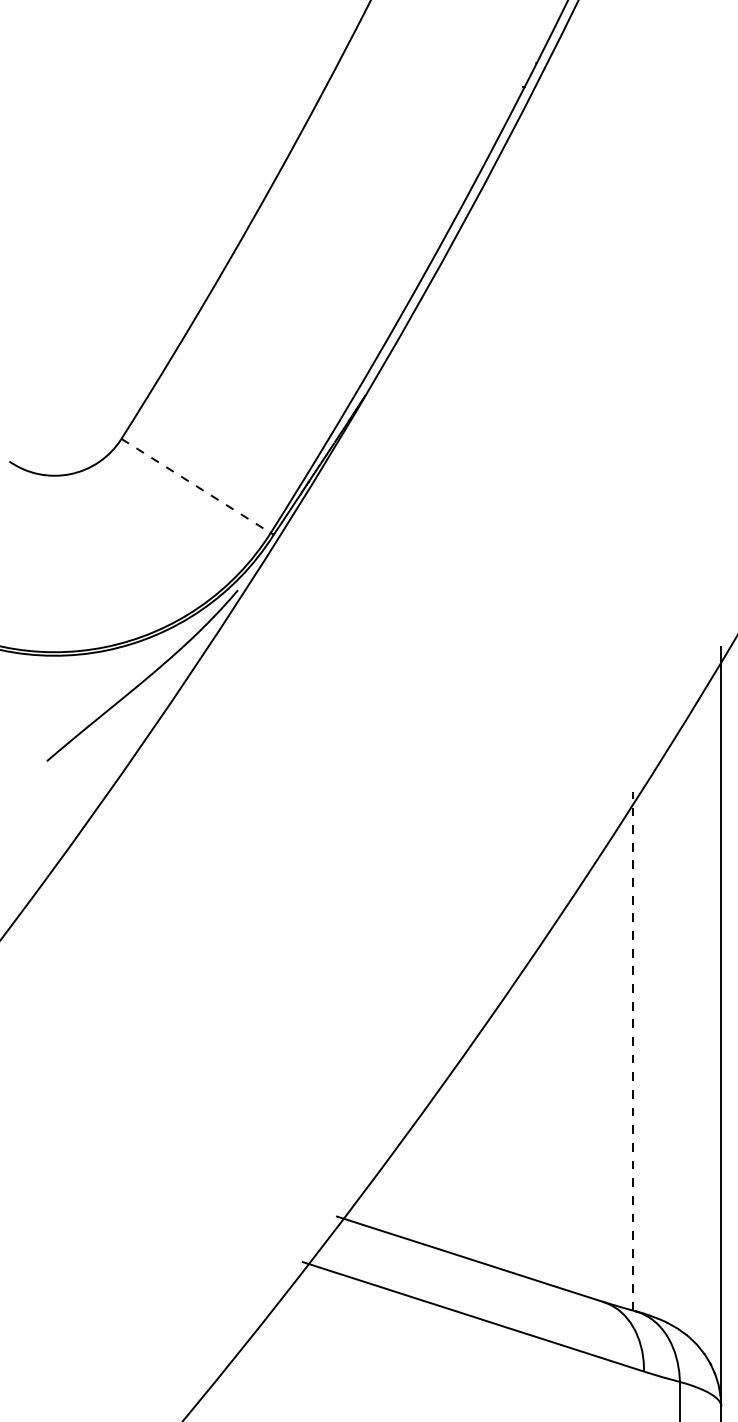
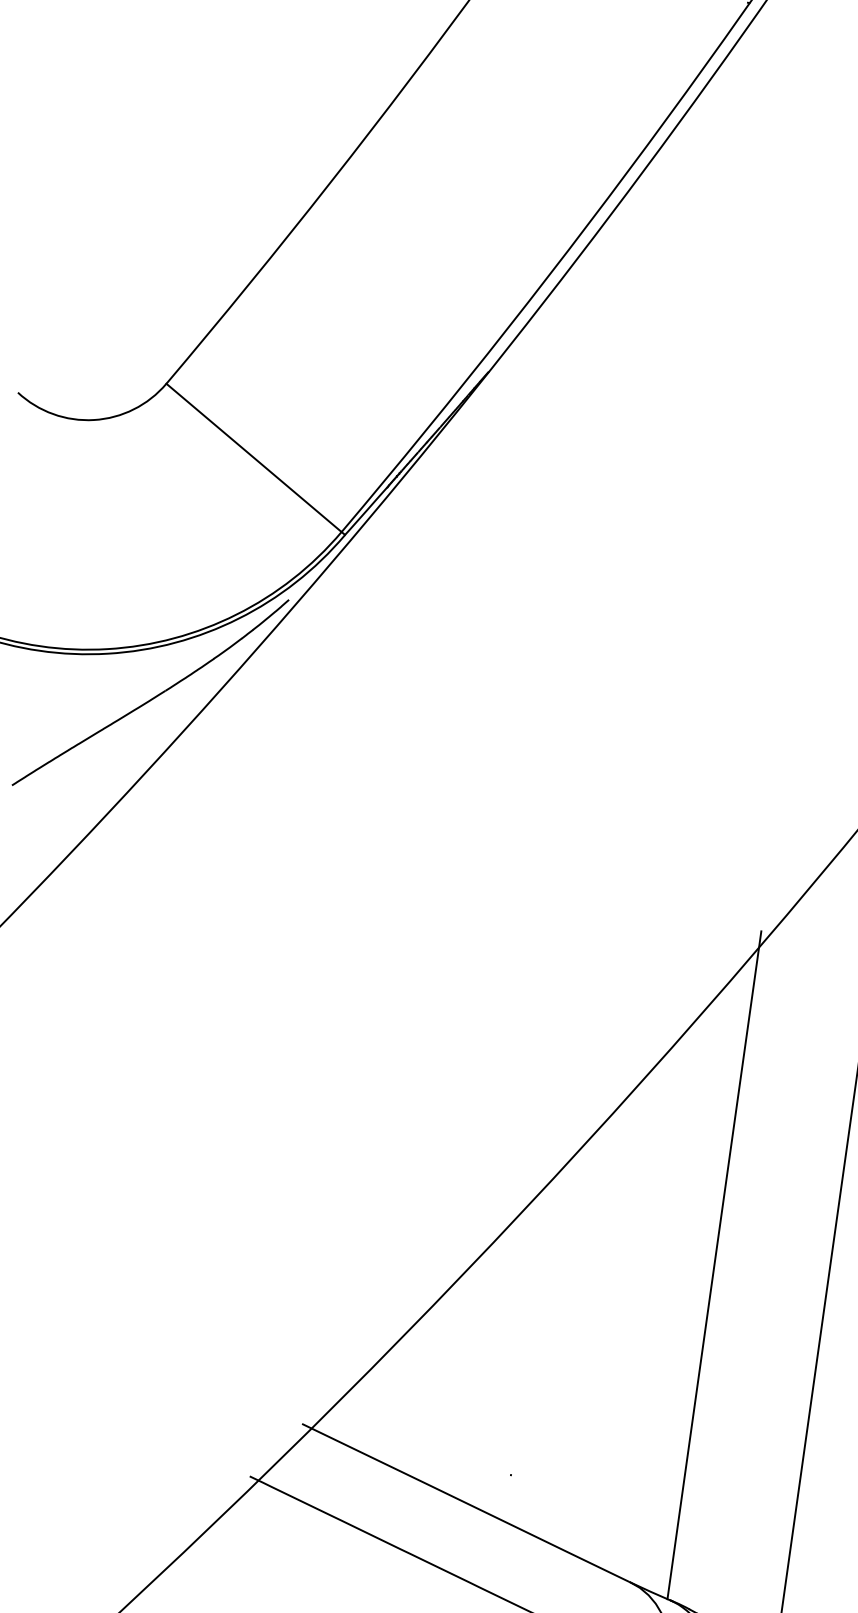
line: (196, 486) -> (254, 458), dashed -> solid
line: (633, 1050) -> (715, 1264), dashed -> solid

